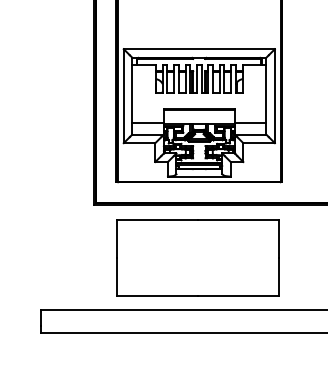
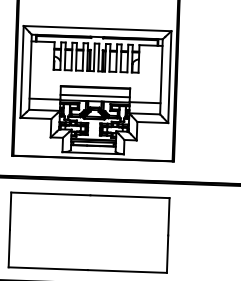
line: (198, 118) -> (94, 96), added

